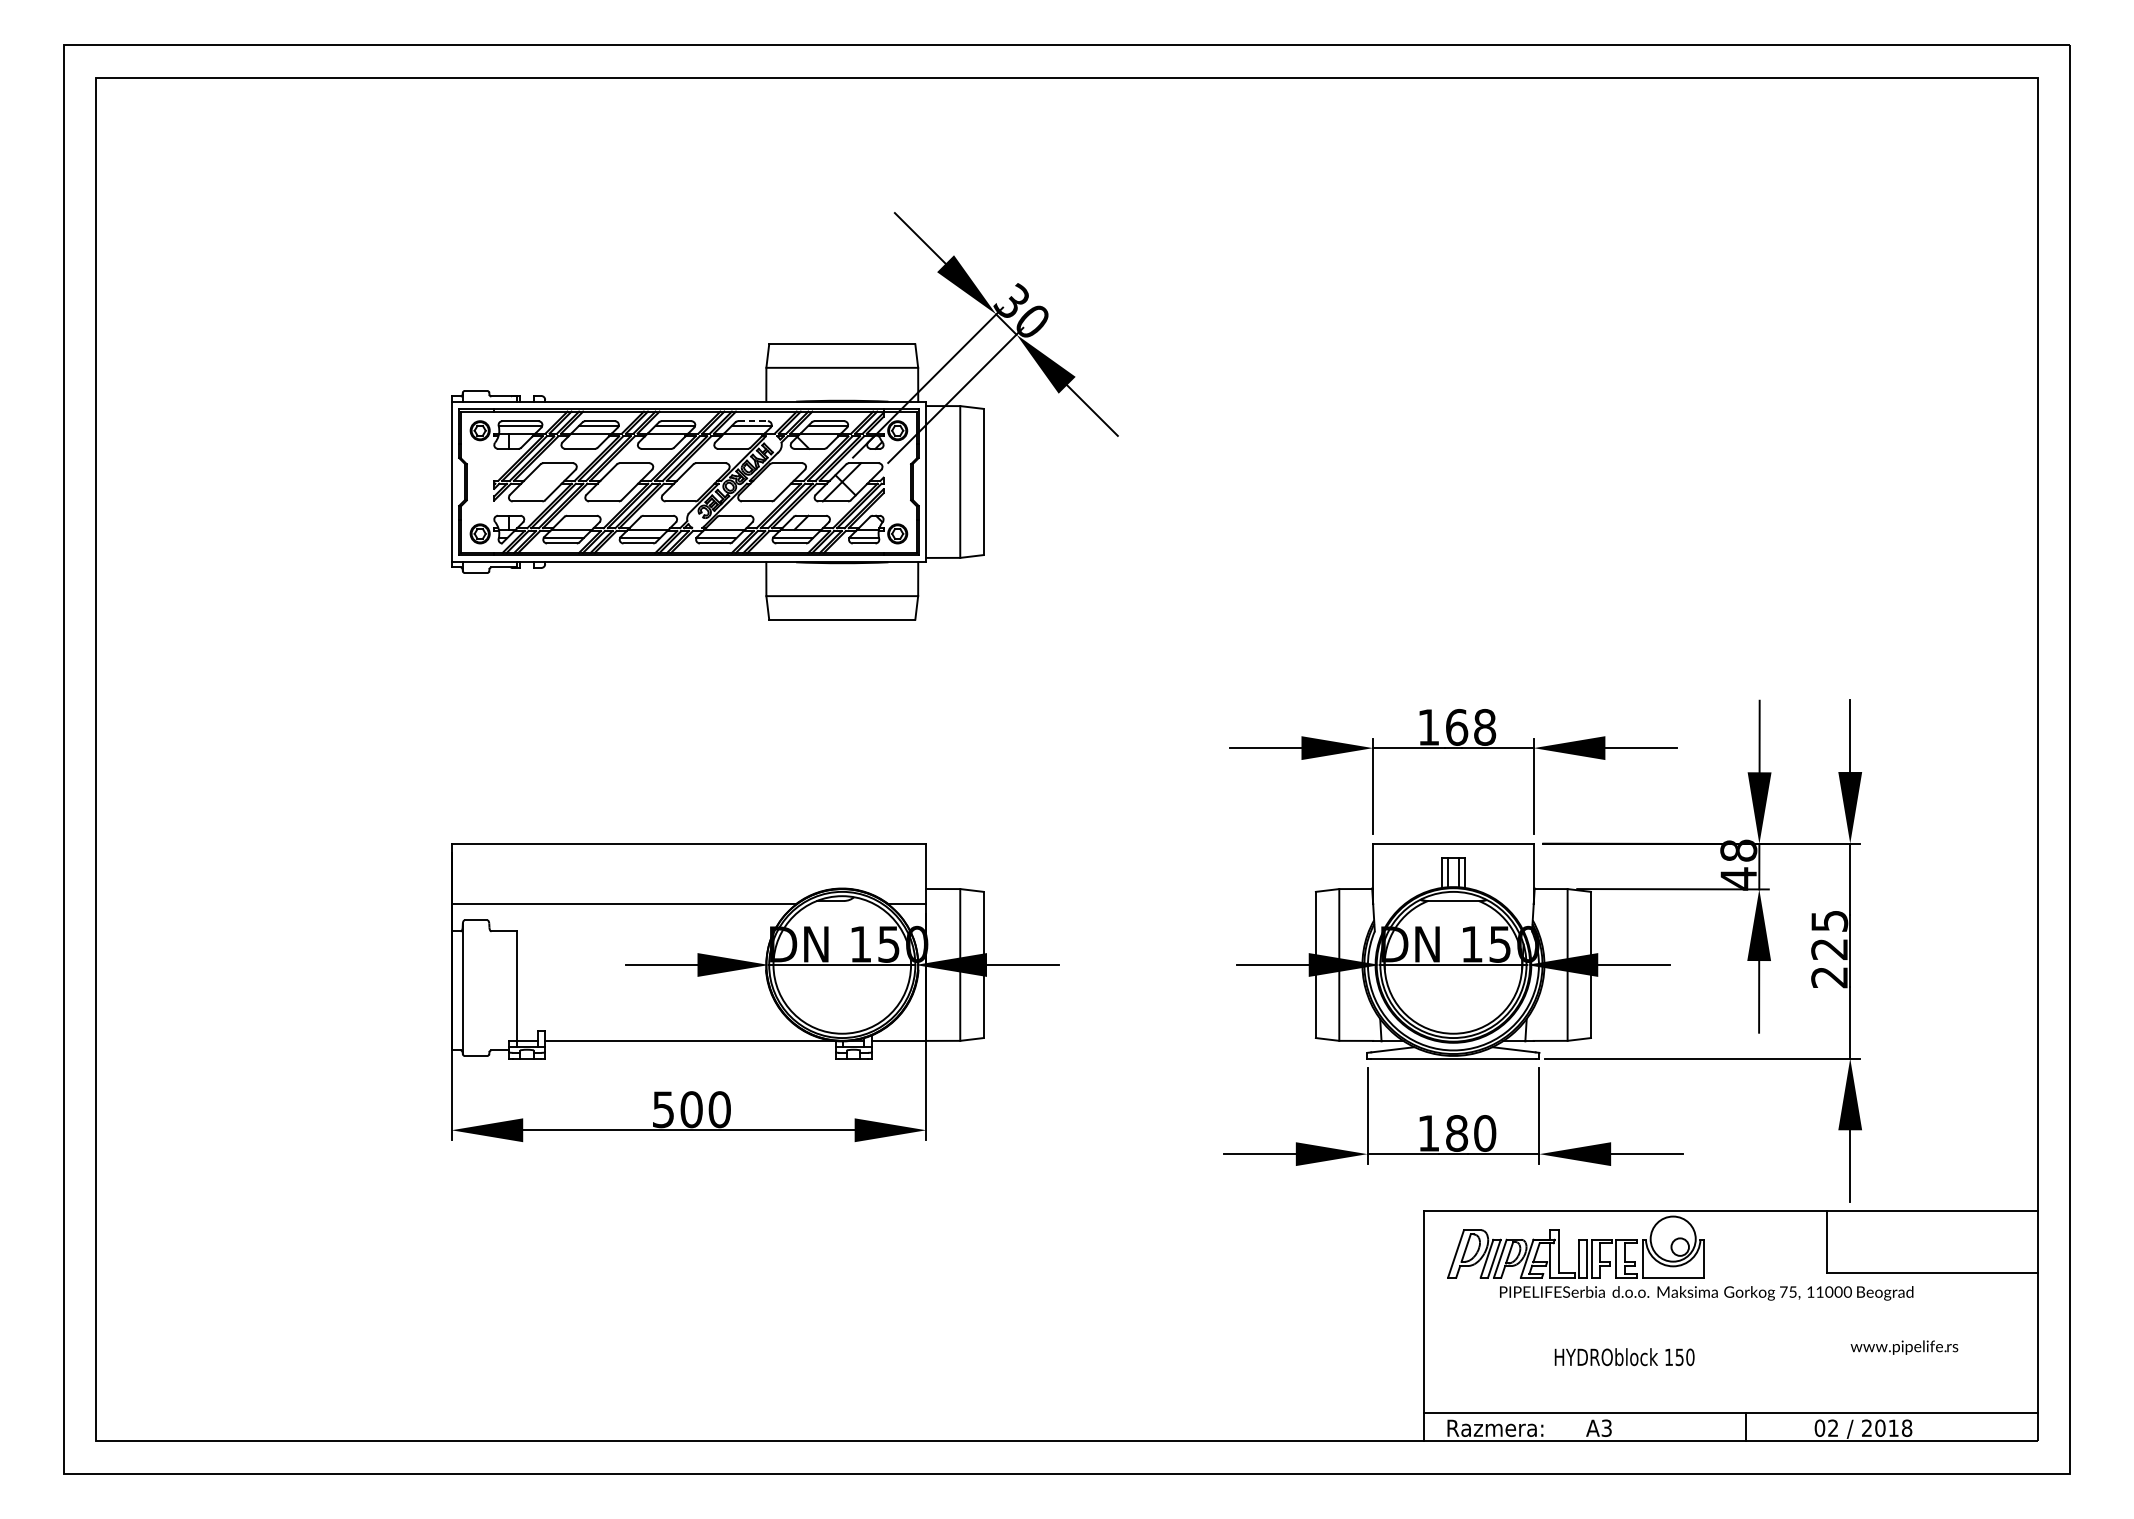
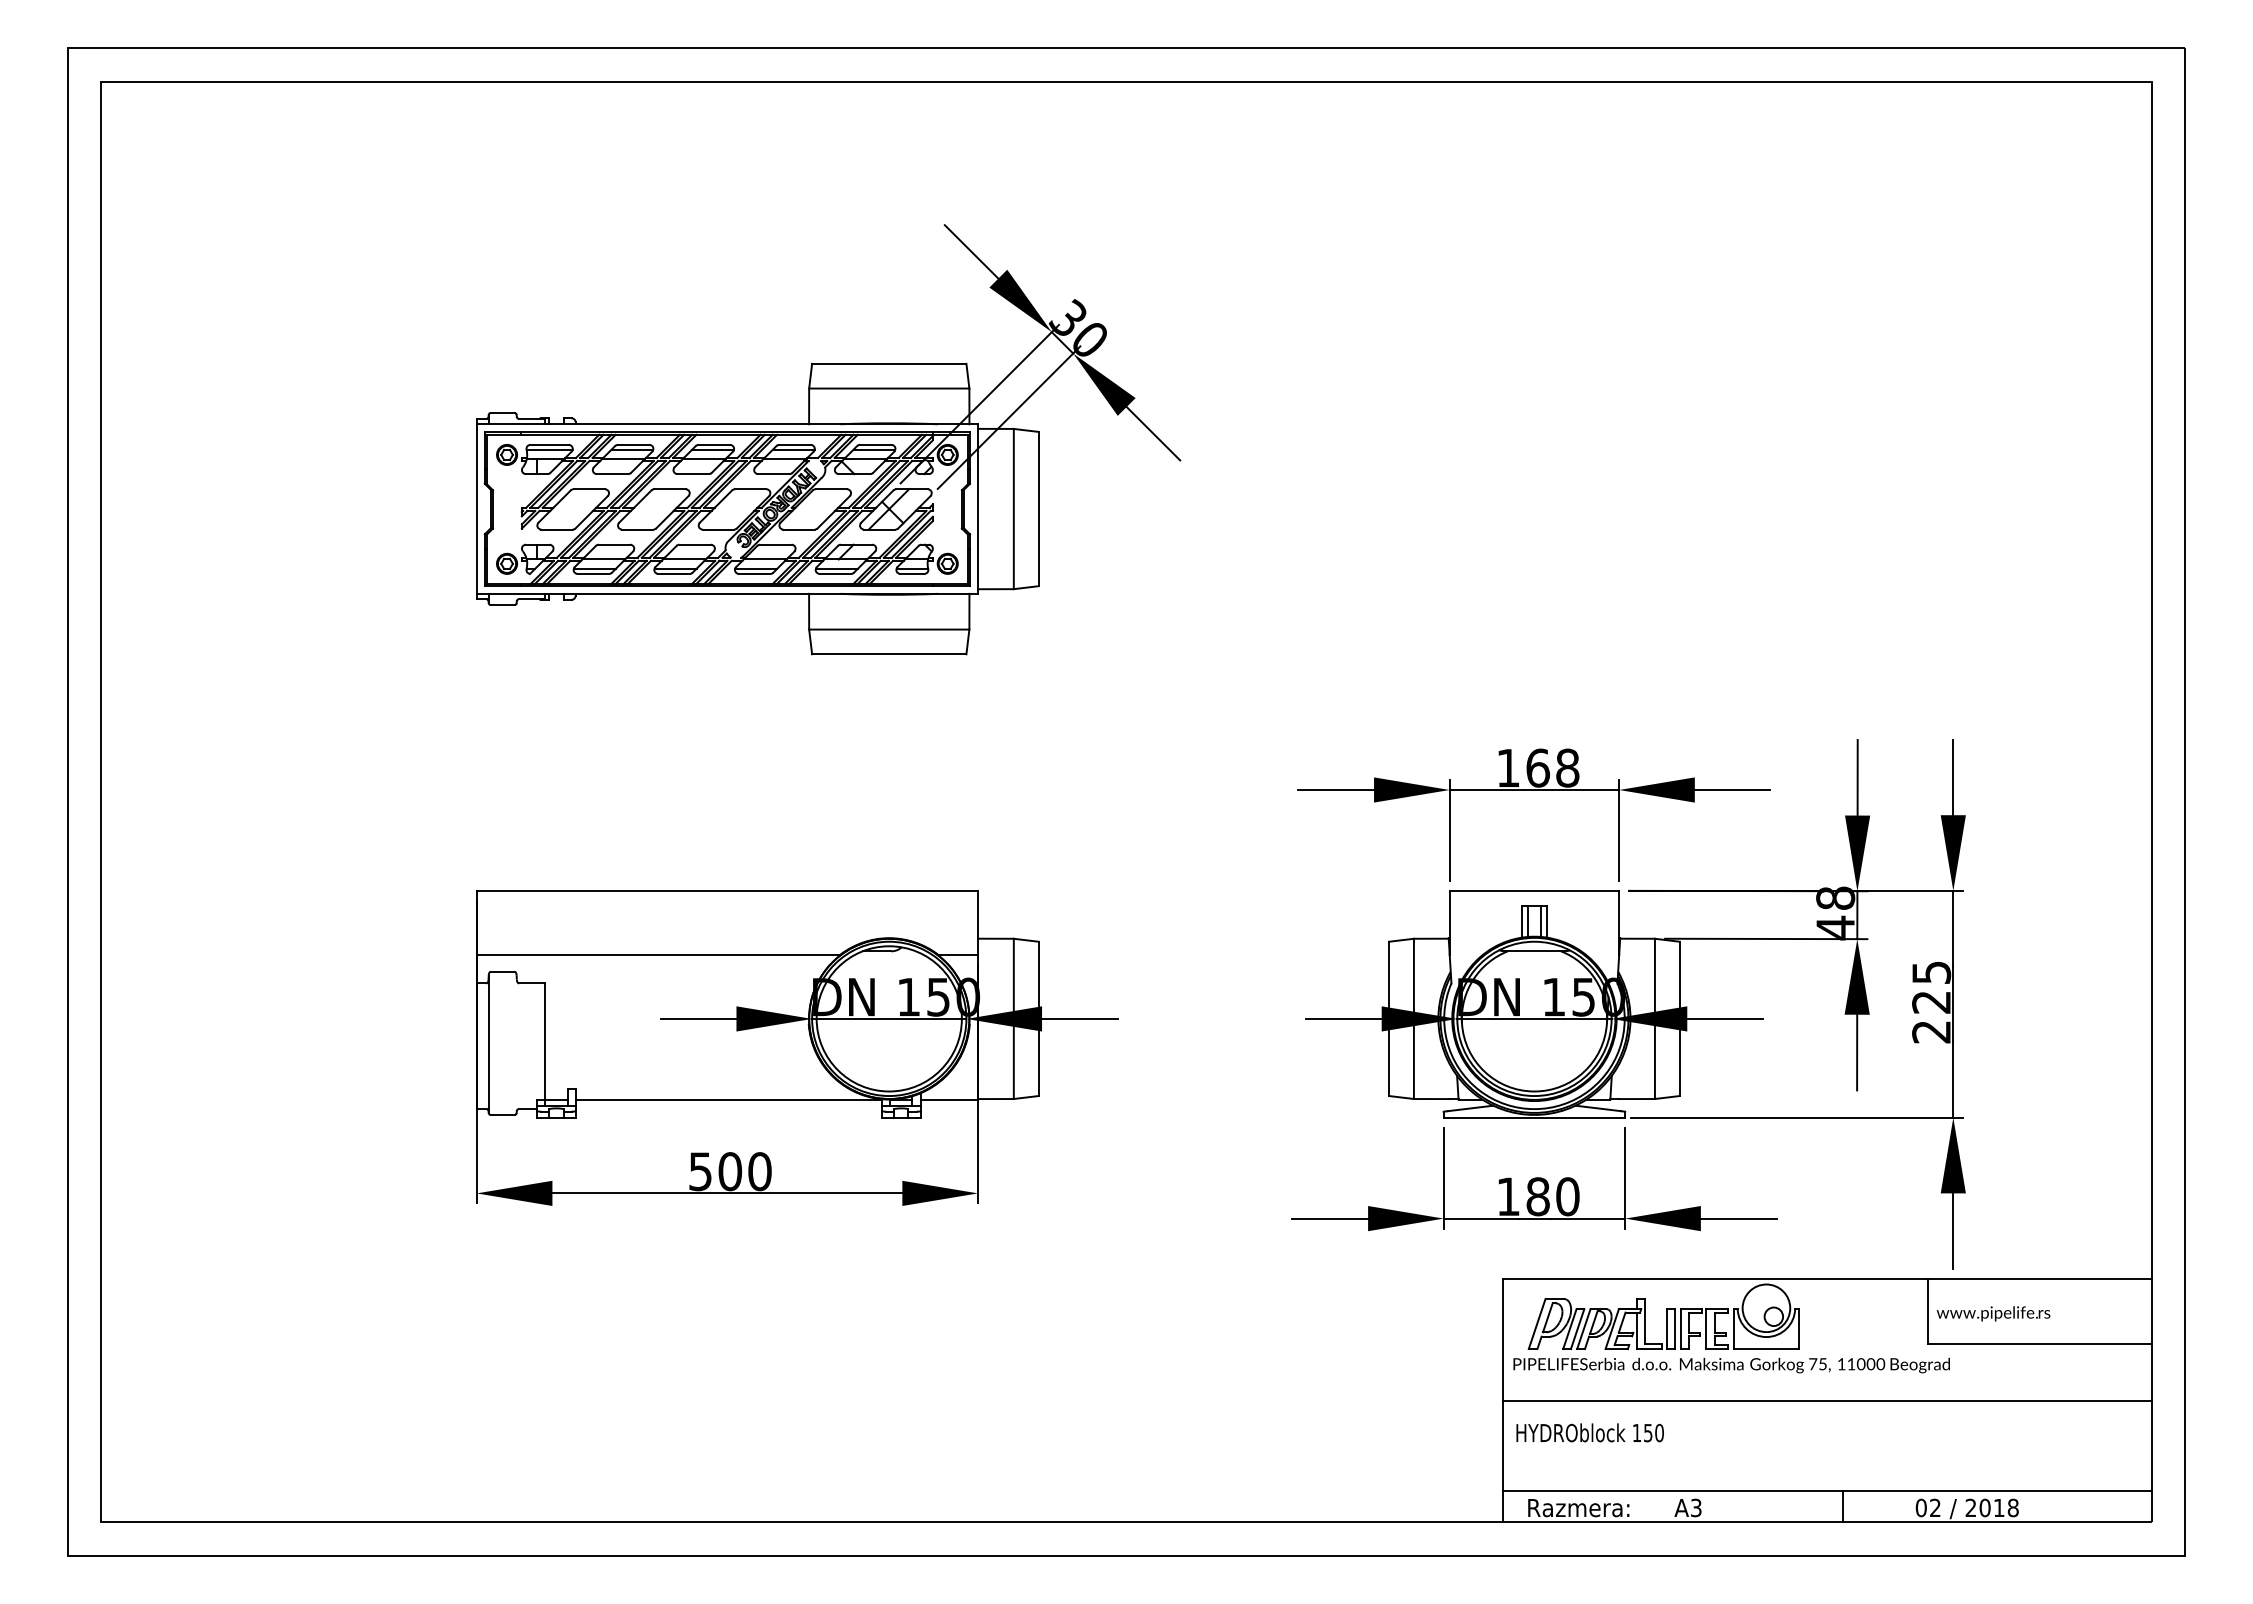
line: (753, 420) -> (795, 444), dashed -> solid
text: (1706, 1293) -> (1731, 1365), moved
line: (1731, 1326) -> (1827, 1400), added
text: (1904, 1347) -> (1993, 1313), moved
text: (1624, 1356) -> (1589, 1432), moved

